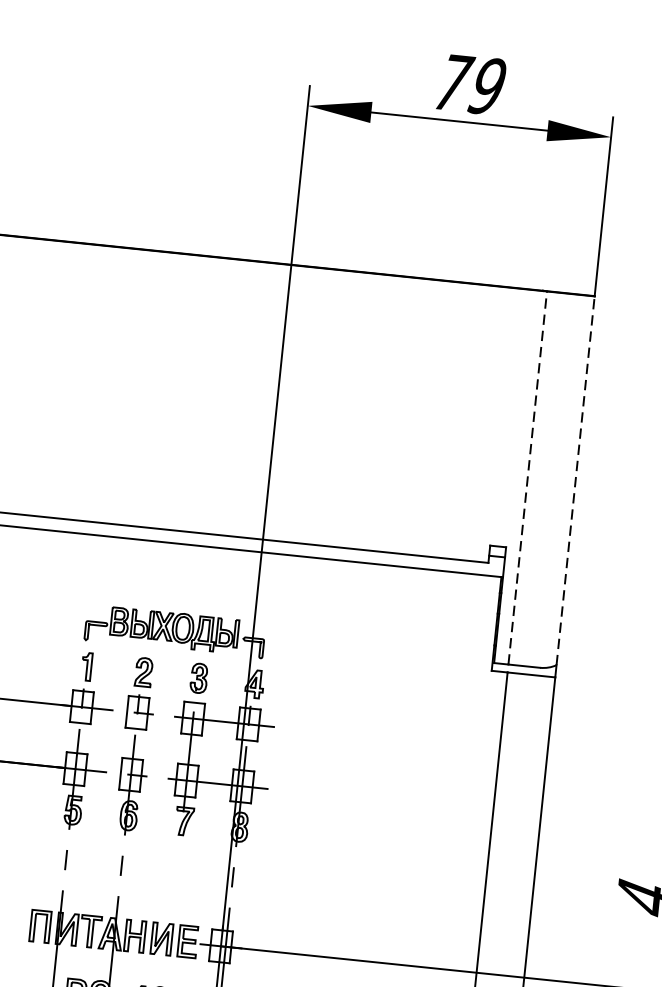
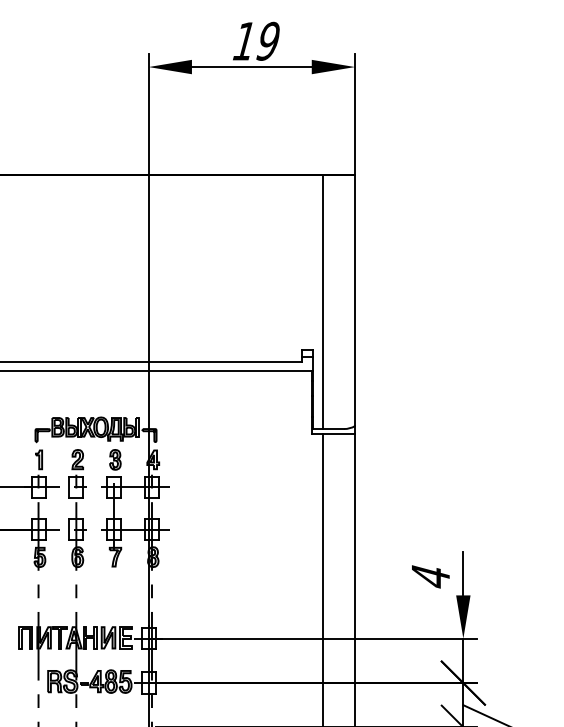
text: (453, 83) -> (245, 41), 79 -> 19
line: (527, 478) -> (322, 302), dashed -> solid
line: (576, 480) -> (355, 300), dashed -> solid

